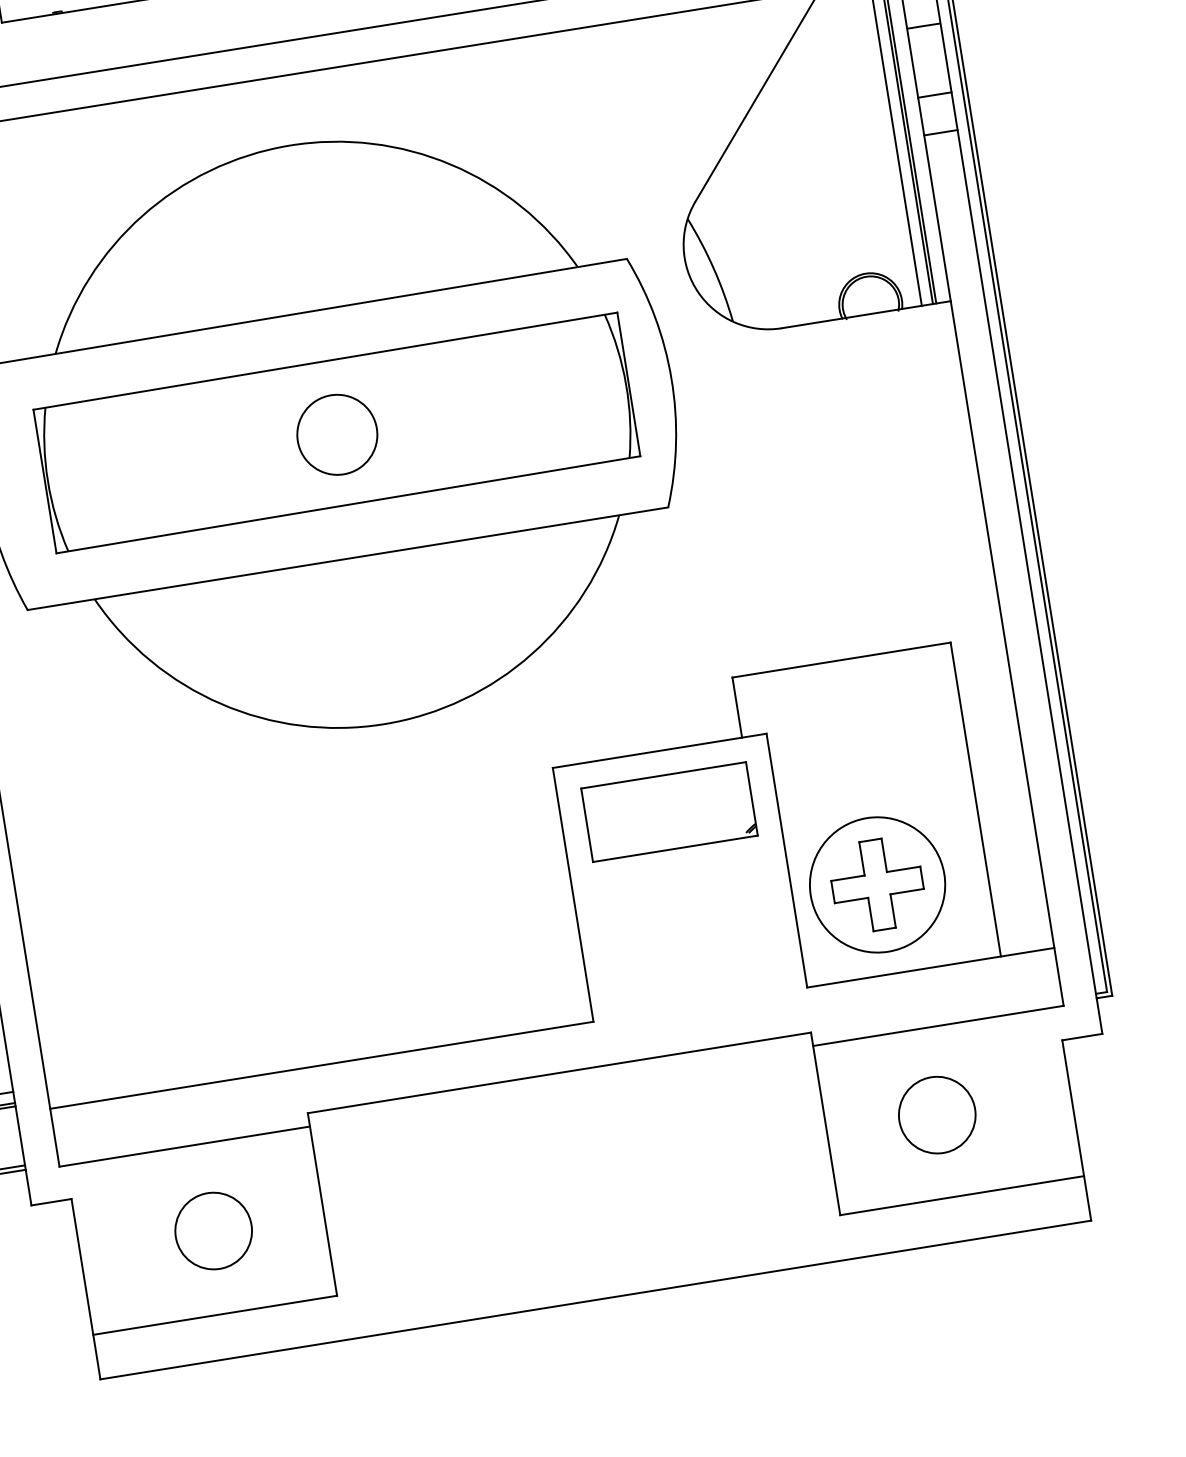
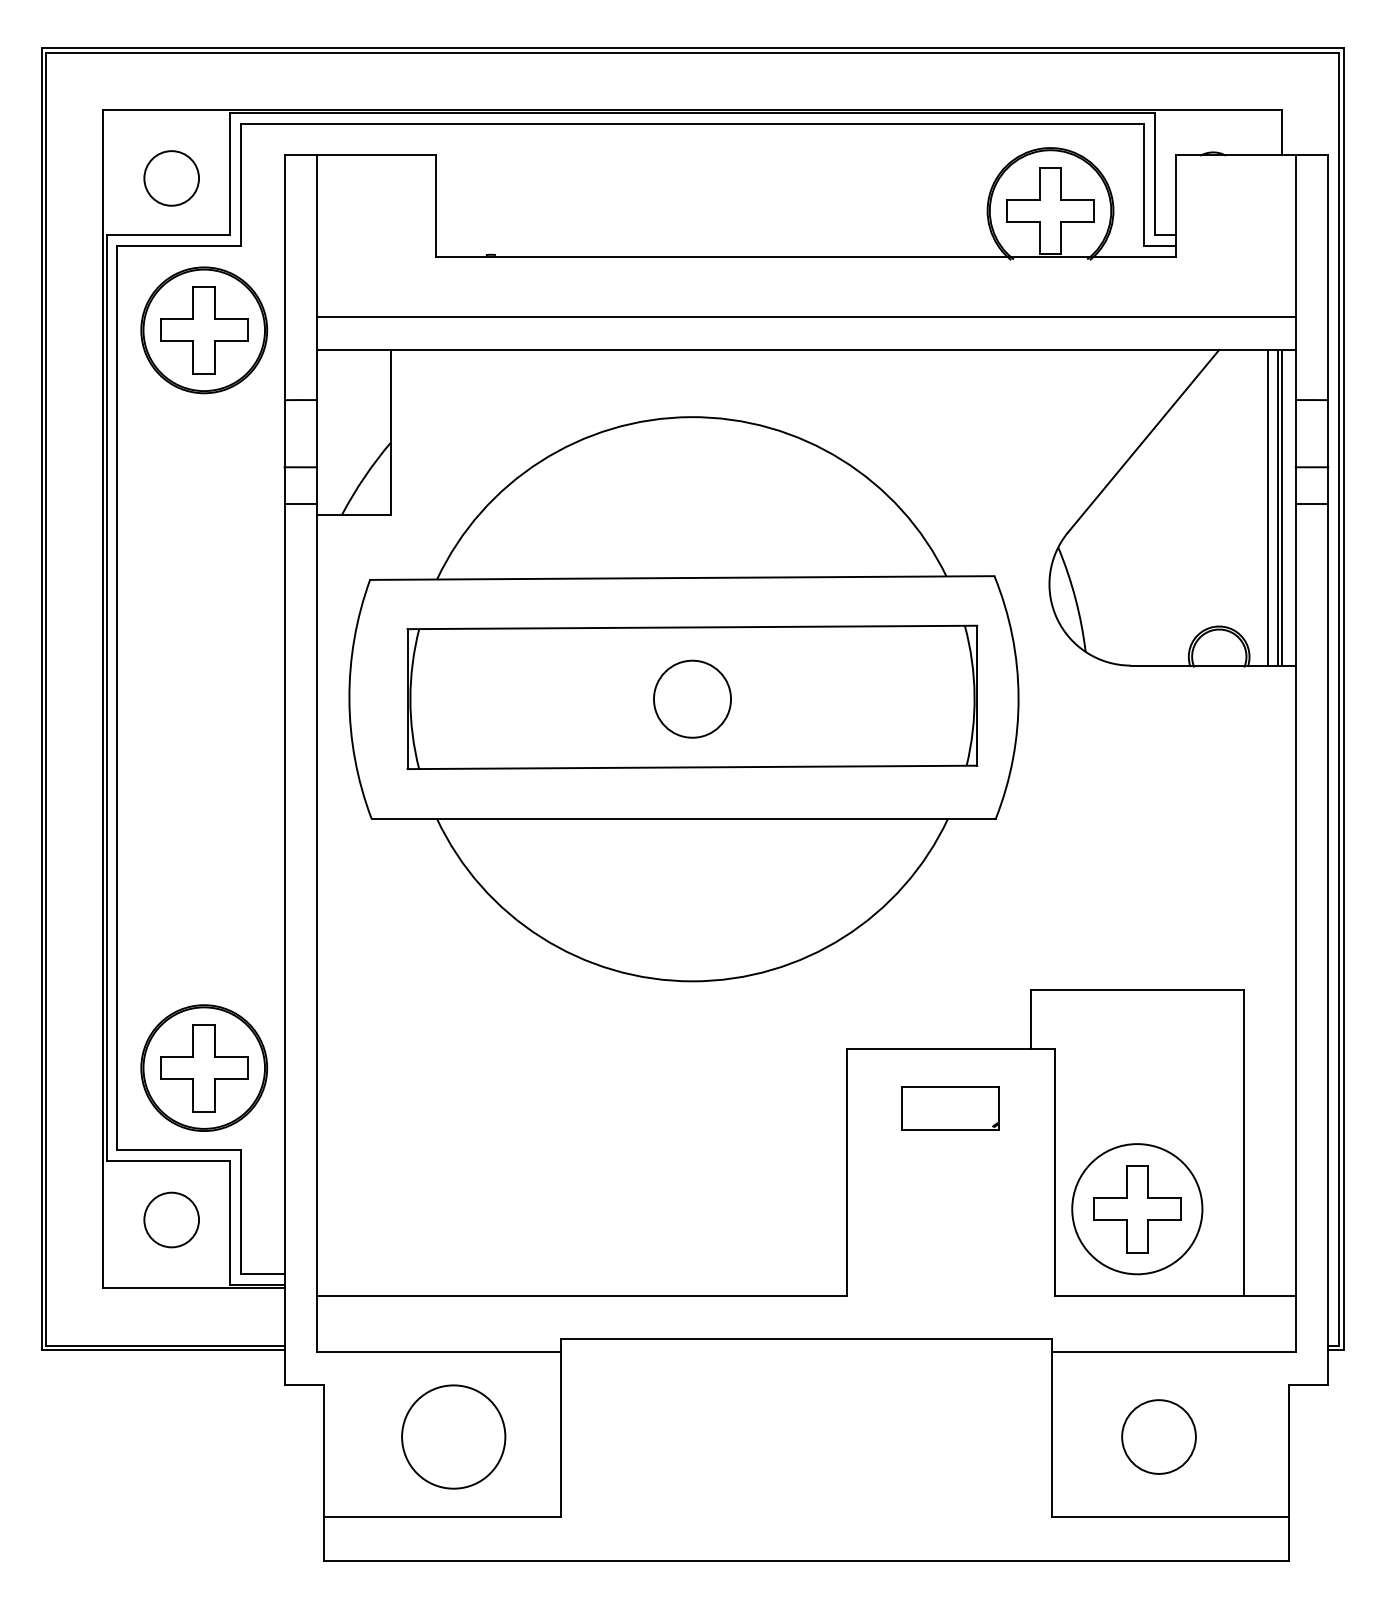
part: (669, 811) -> (950, 1107), size x0.6
circle: (213, 1230) -> (453, 1436), size x1.4

